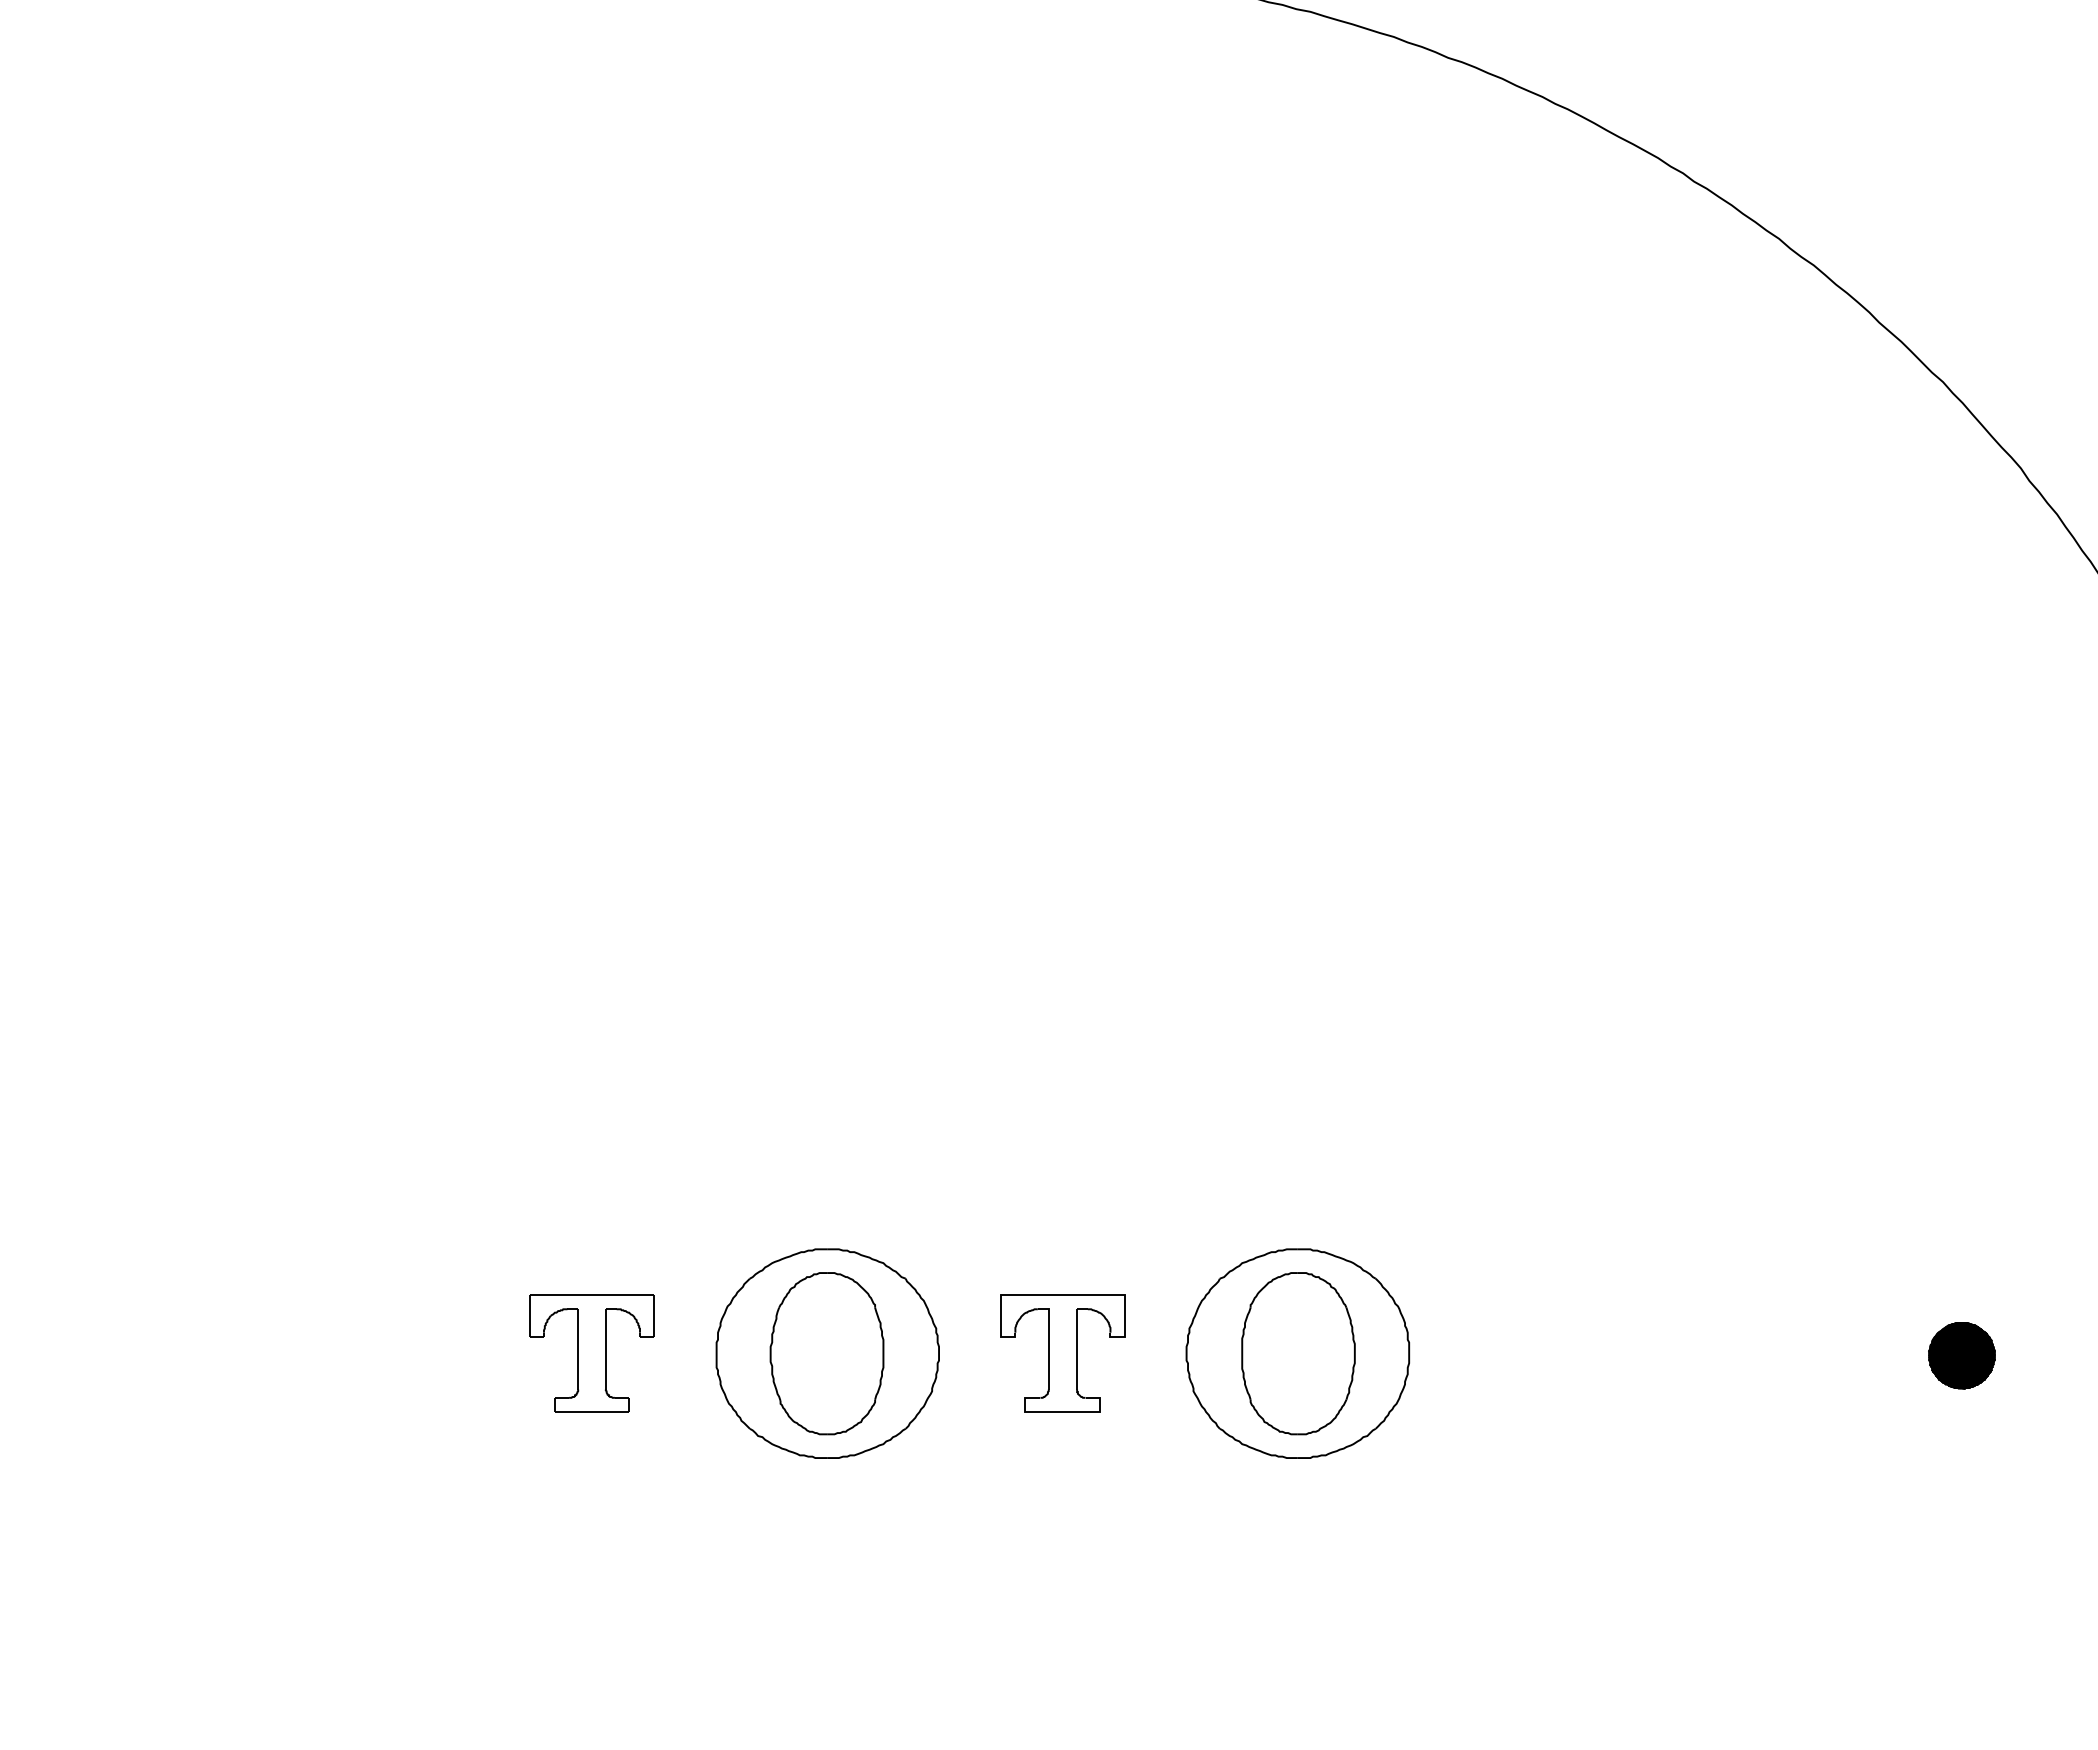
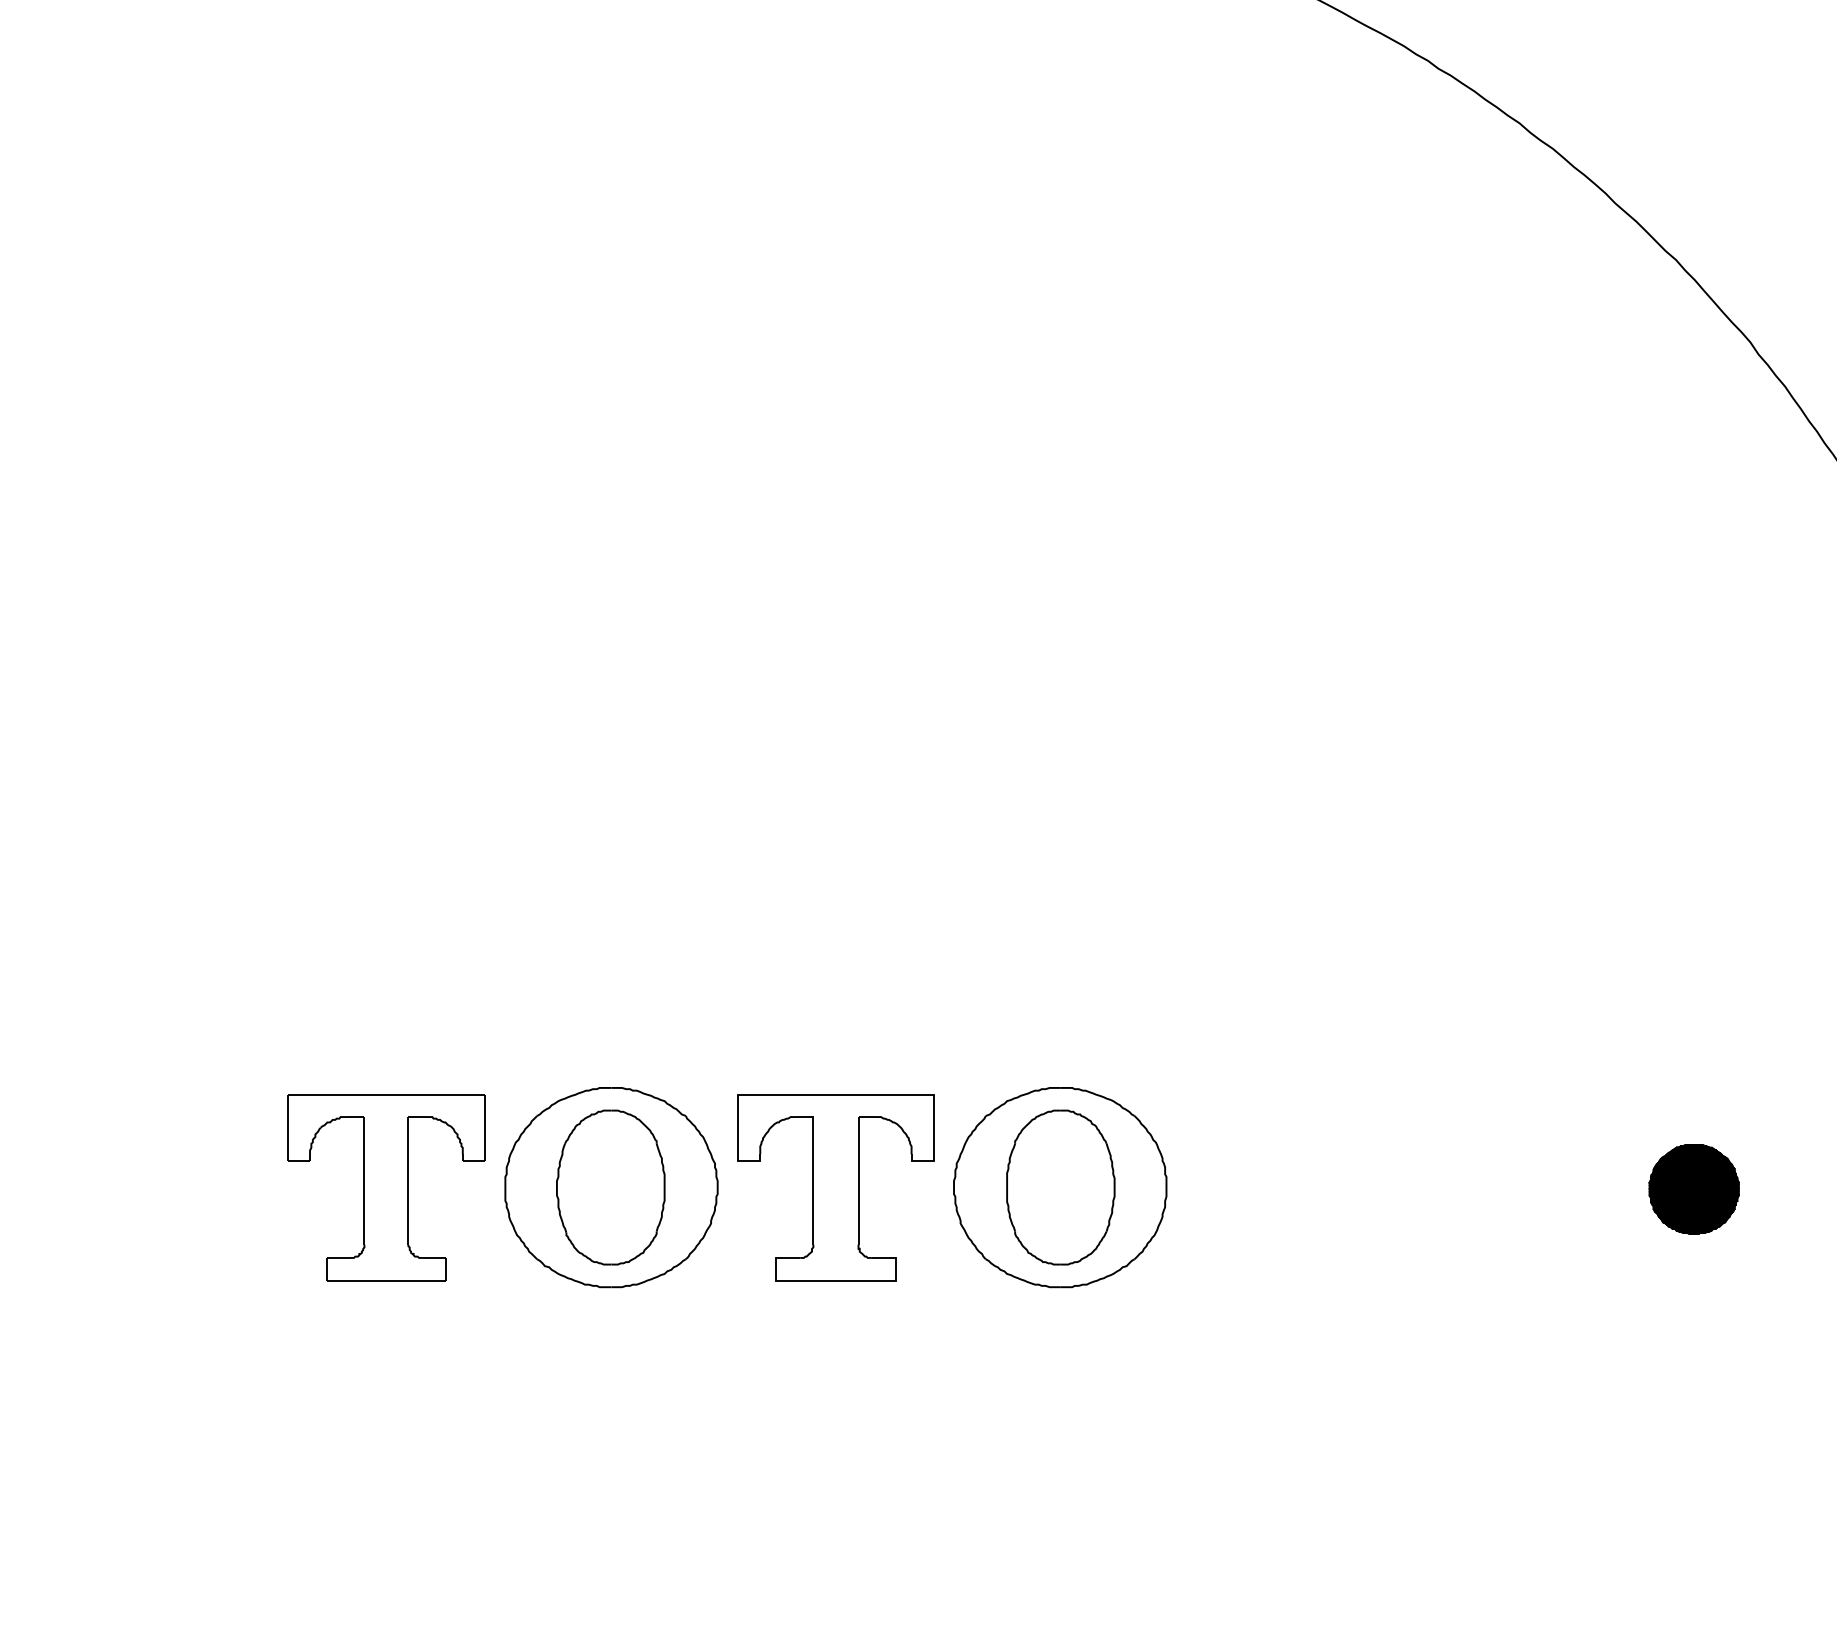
part: (591, 1353) -> (385, 1187), size x1.67
part: (1062, 1353) -> (835, 1187), size x1.67
part: (1961, 1355) -> (1693, 1189), size x1.43

